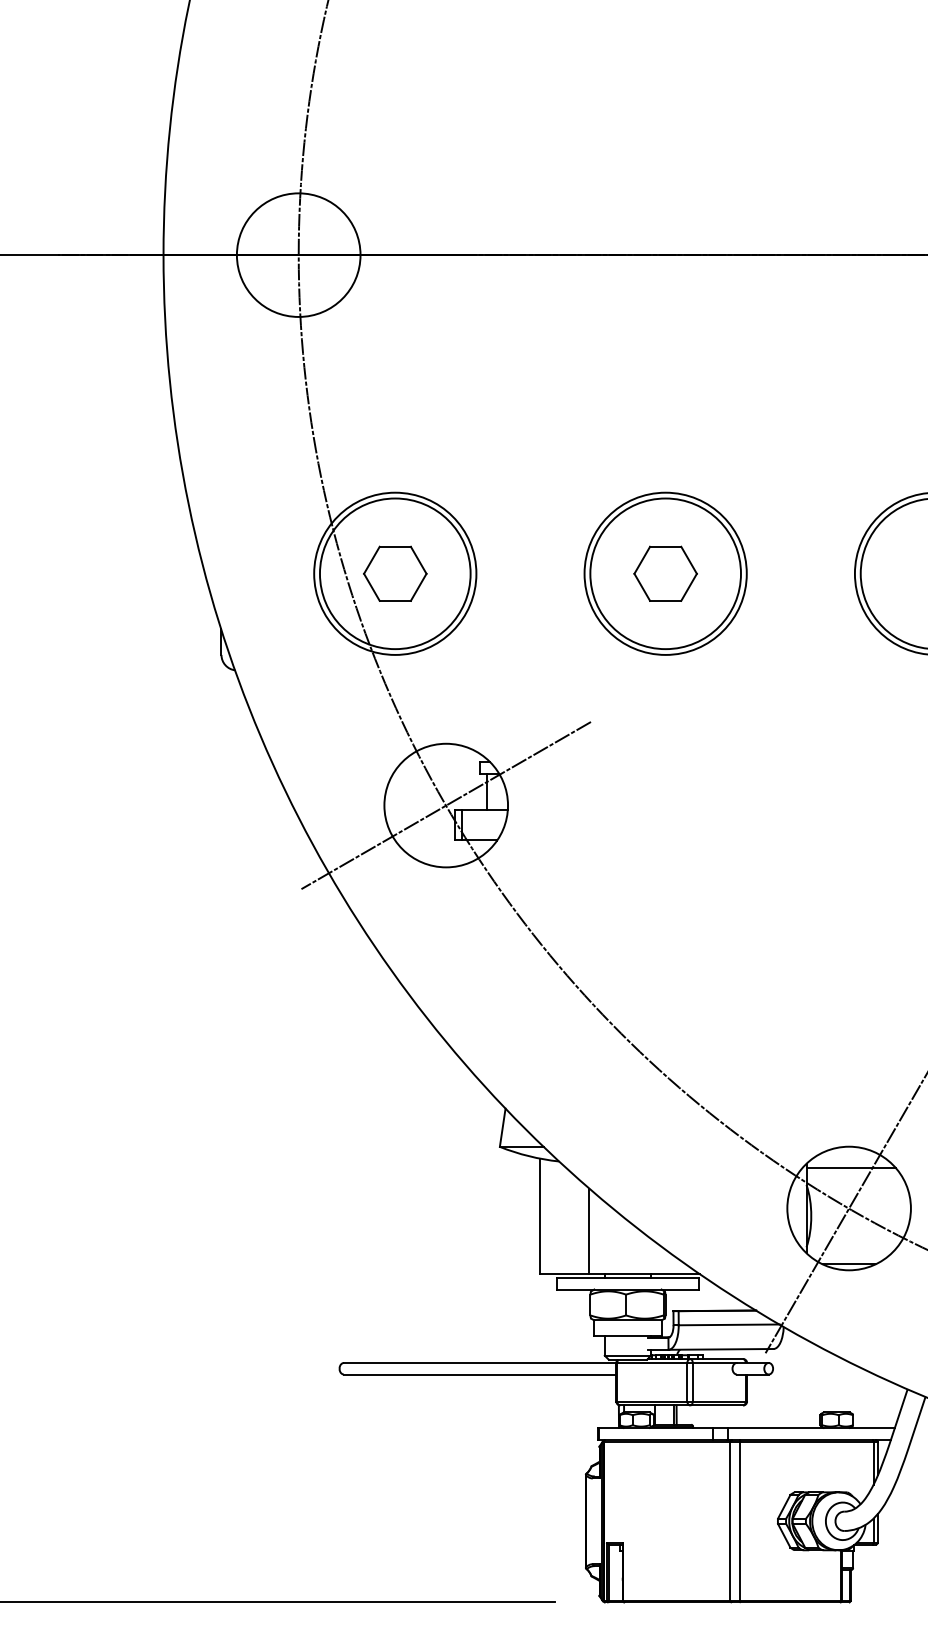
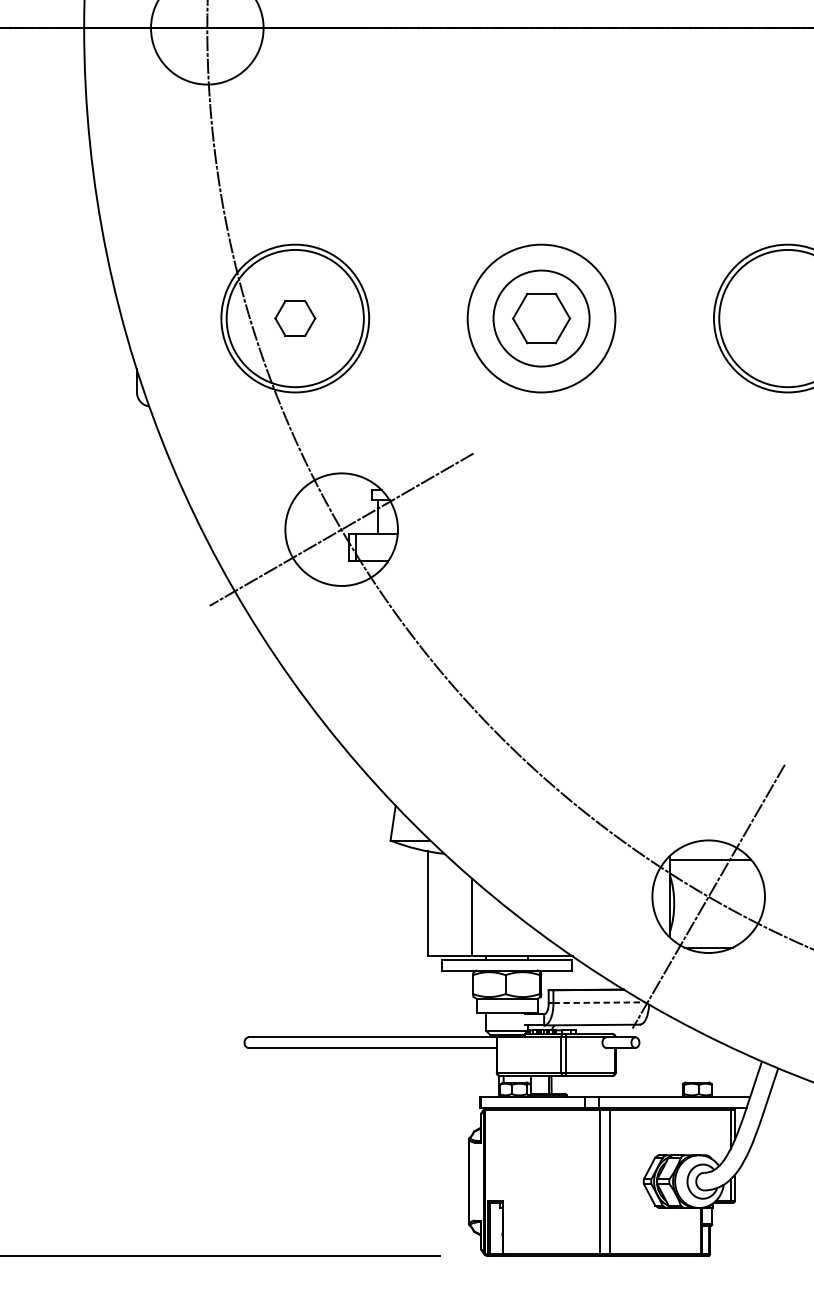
part: (395, 573) -> (295, 318), size x0.7
circle: (665, 573) -> (541, 318), size x0.7
line: (729, 1324) -> (599, 1002), solid -> dashed

